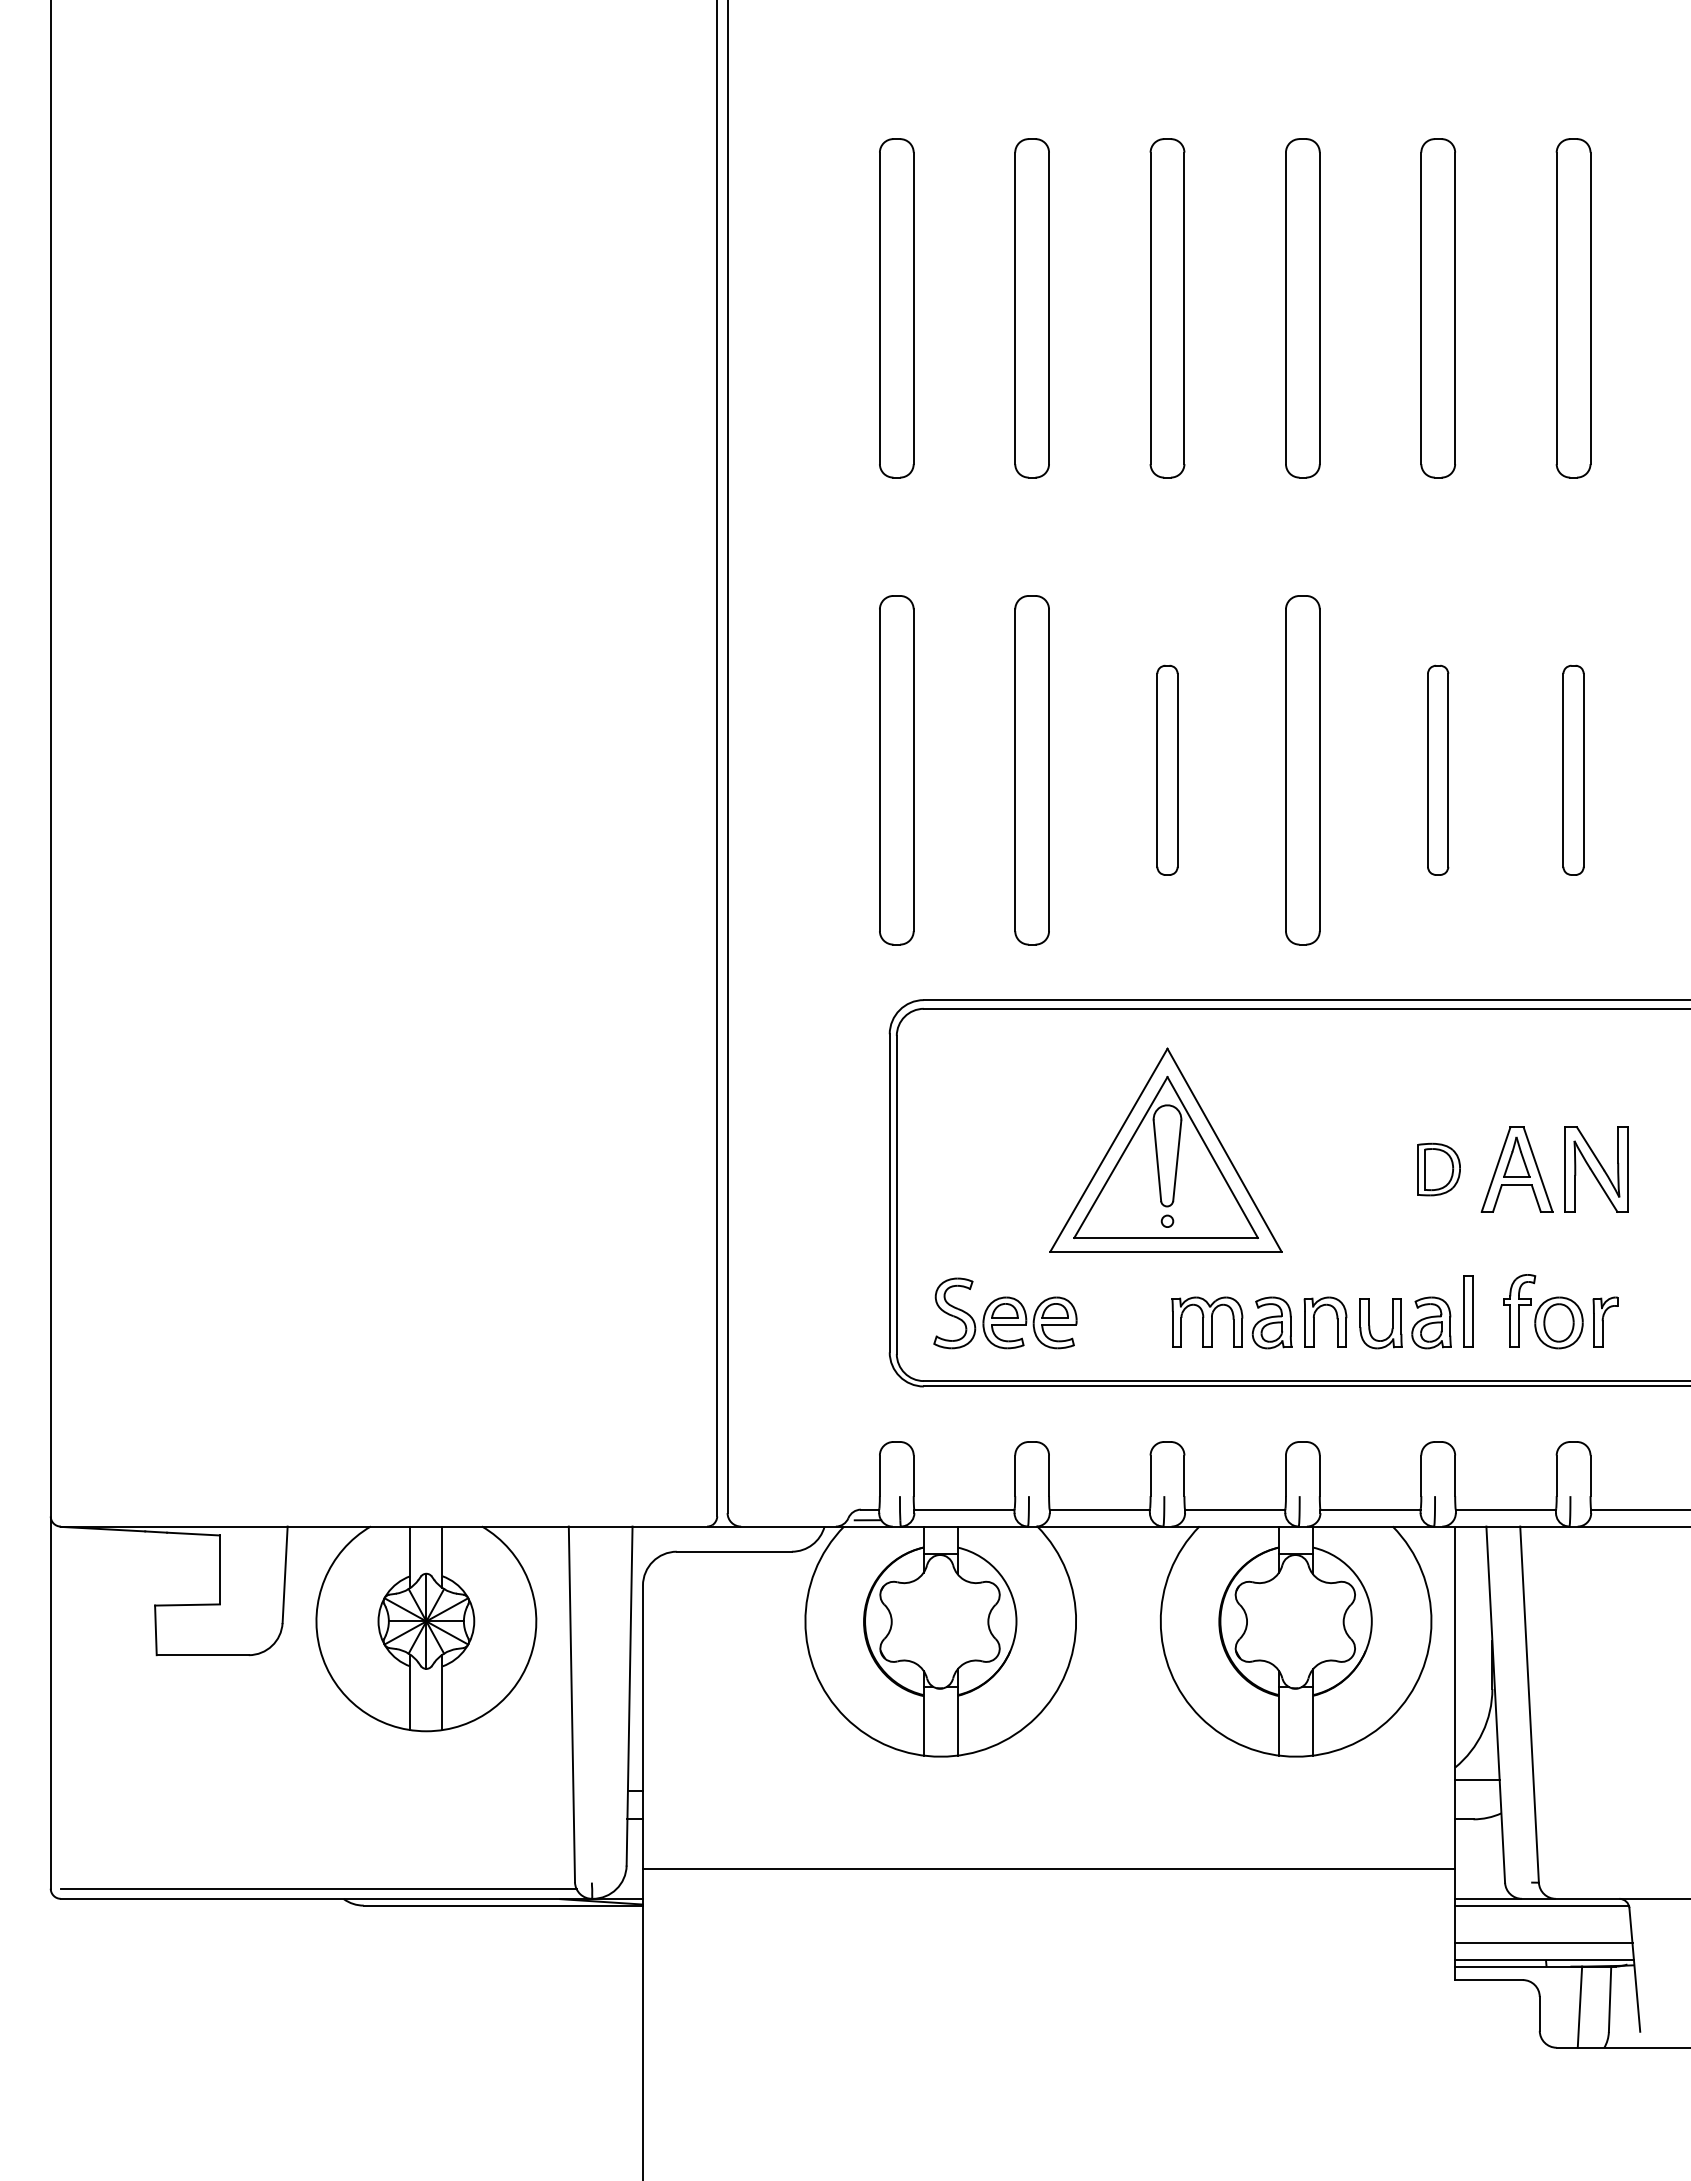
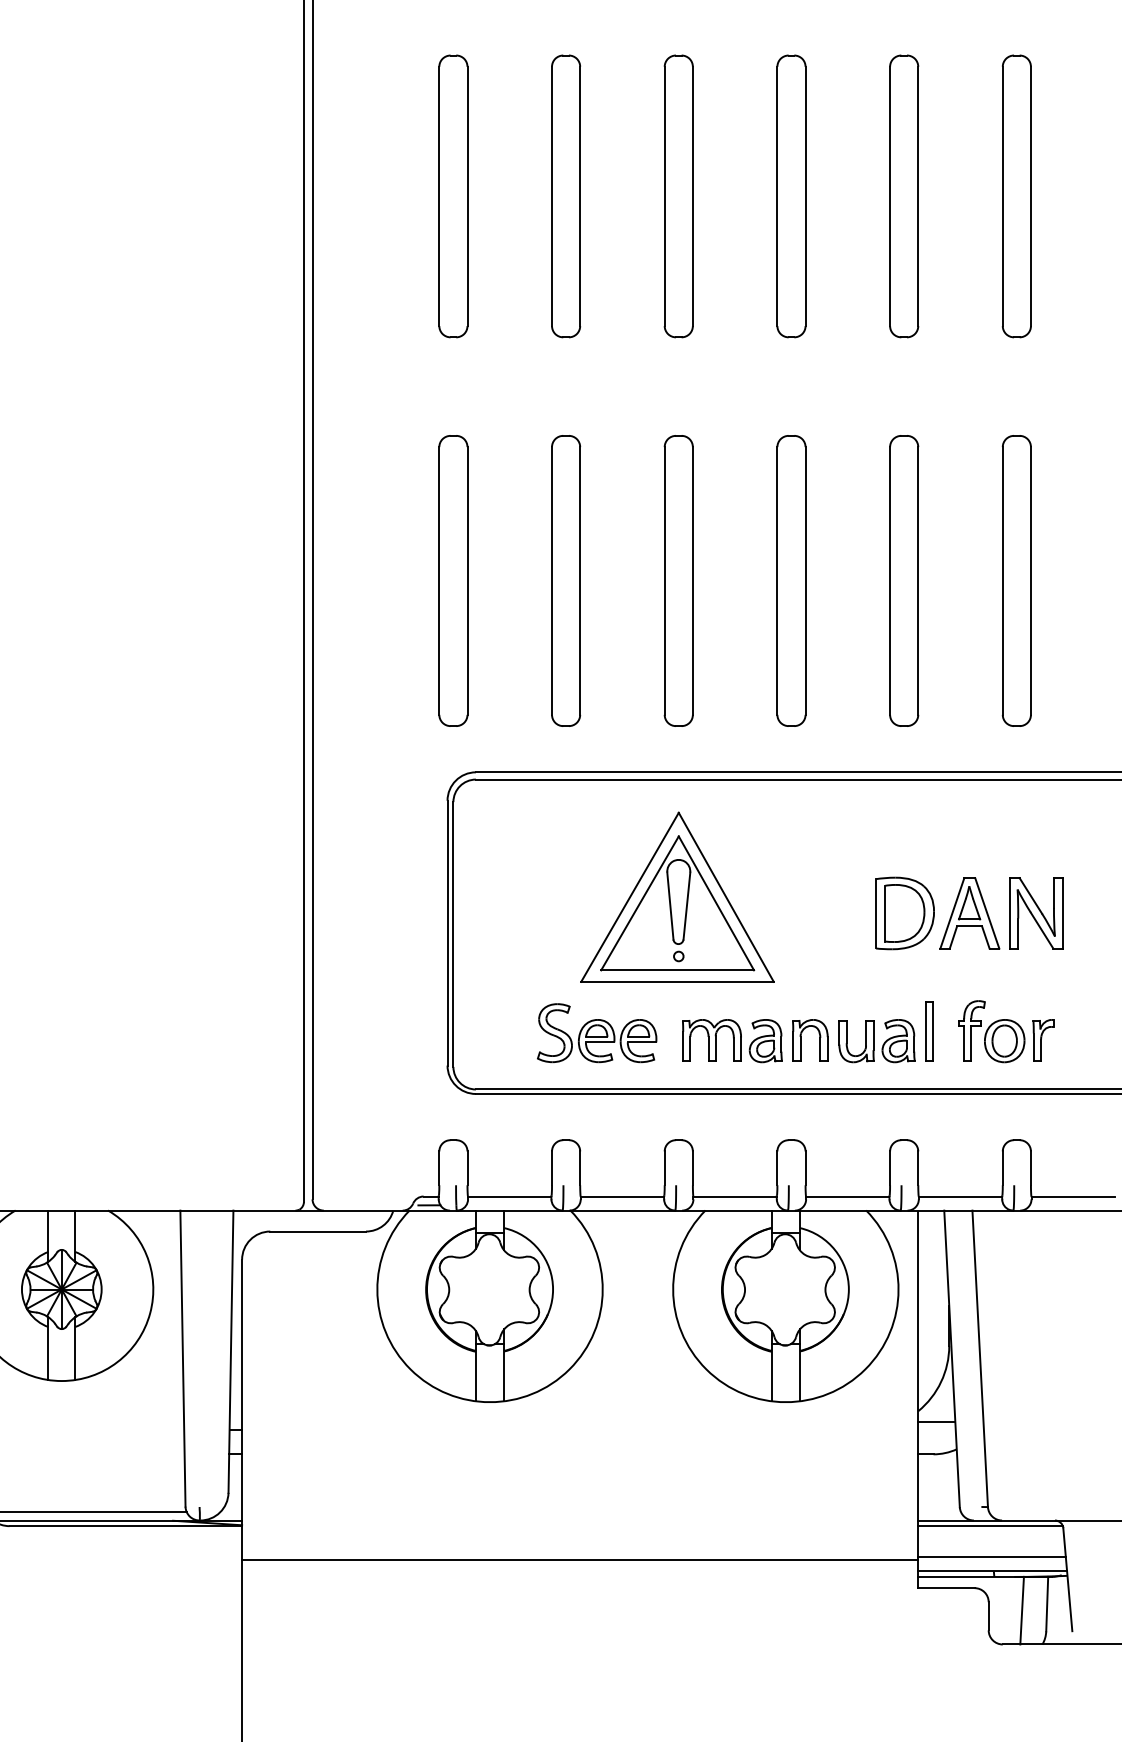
part: (1167, 770) -> (678, 581), size x1.67
part: (1437, 770) -> (903, 581), size x1.67
part: (1573, 770) -> (1016, 581), size x1.67
part: (1438, 1169) -> (904, 913), size x1.67
part: (1005, 1313) -> (597, 1033), moved
line: (1048, 1869) -> (579, 1560), moved

